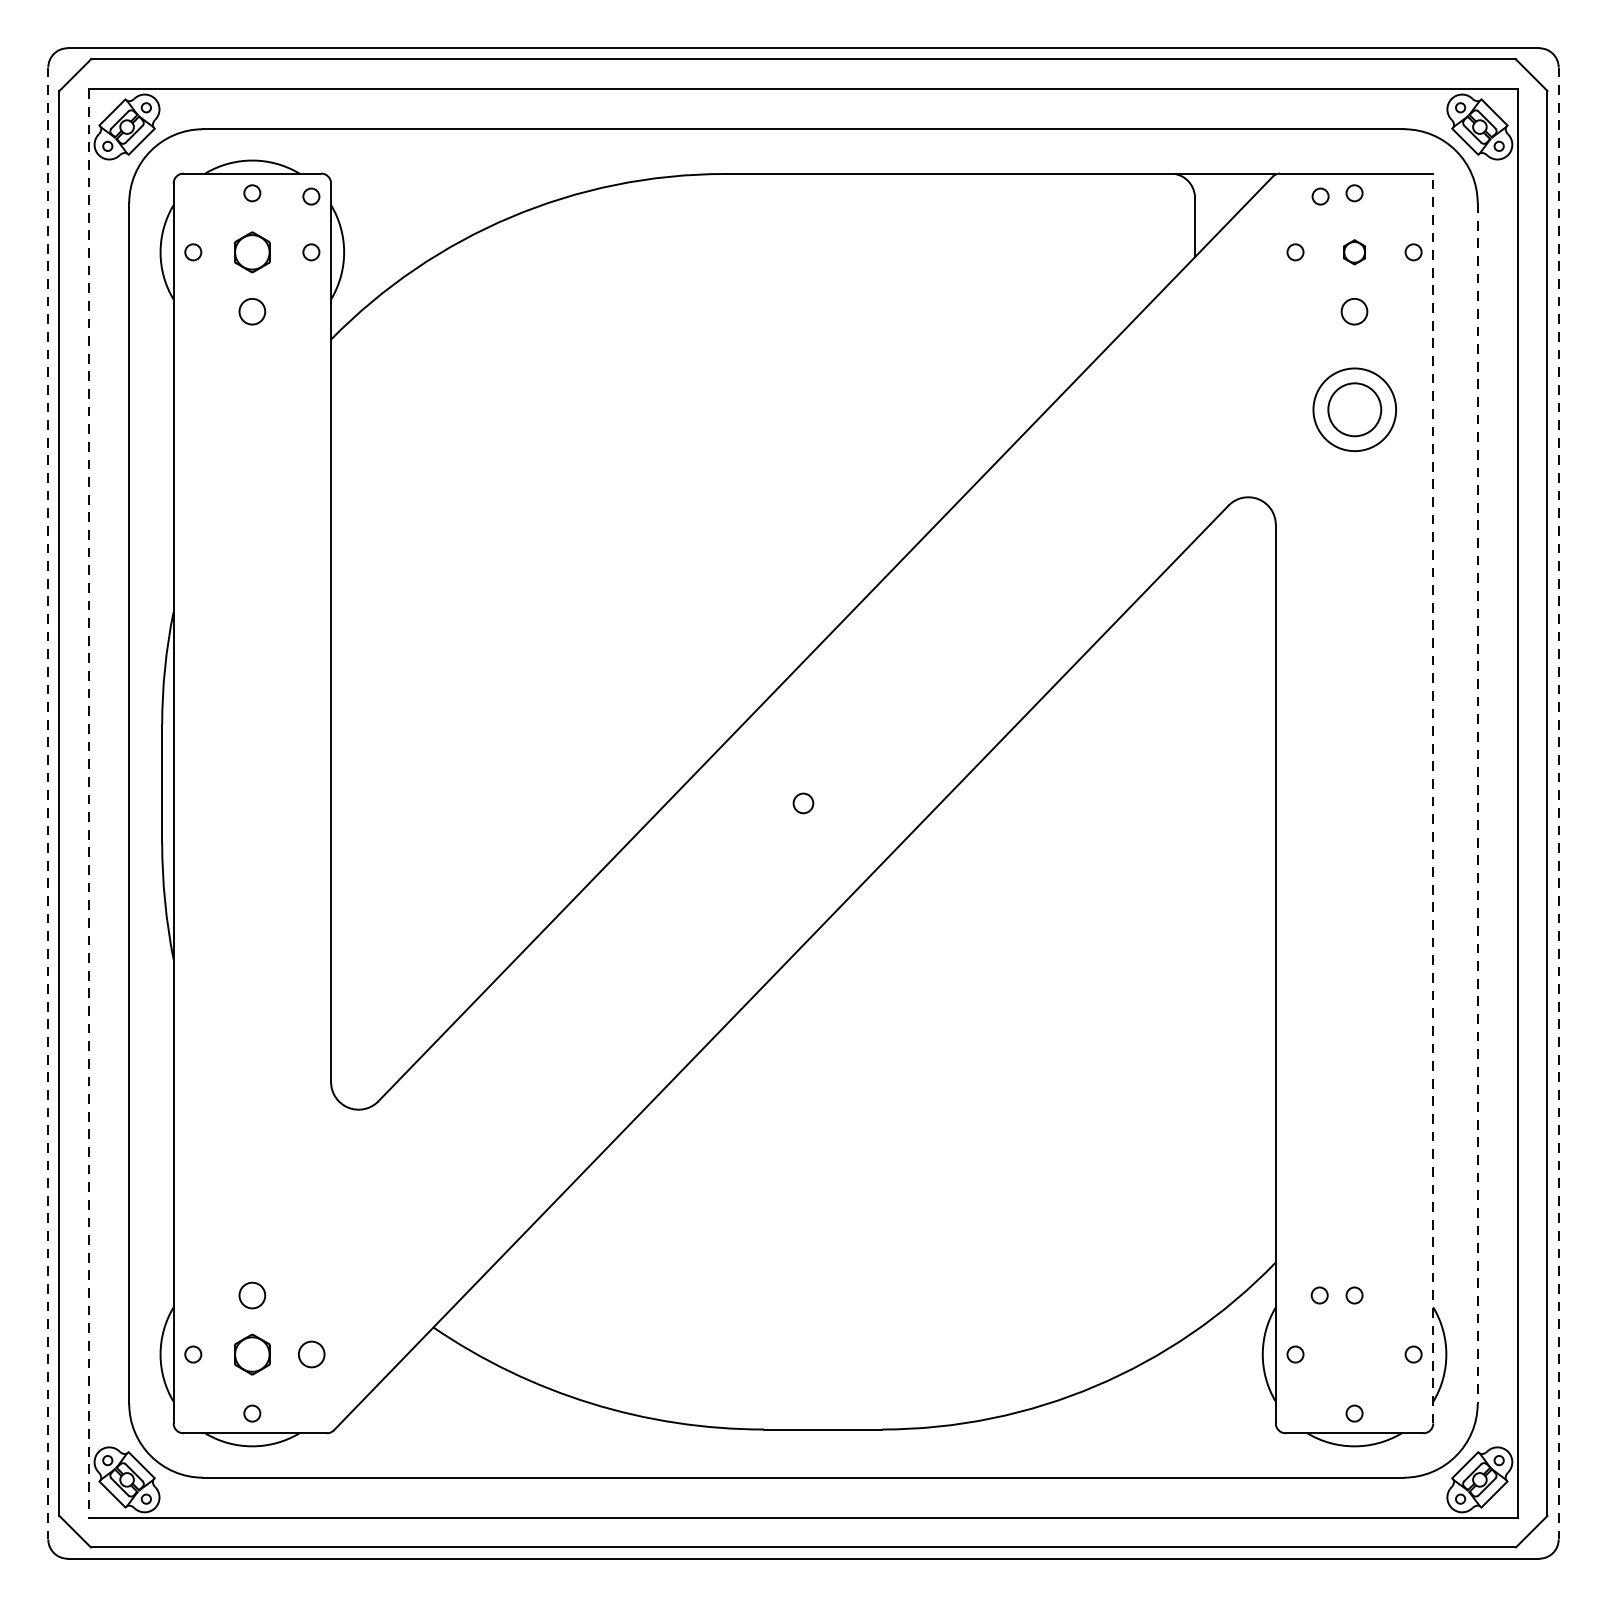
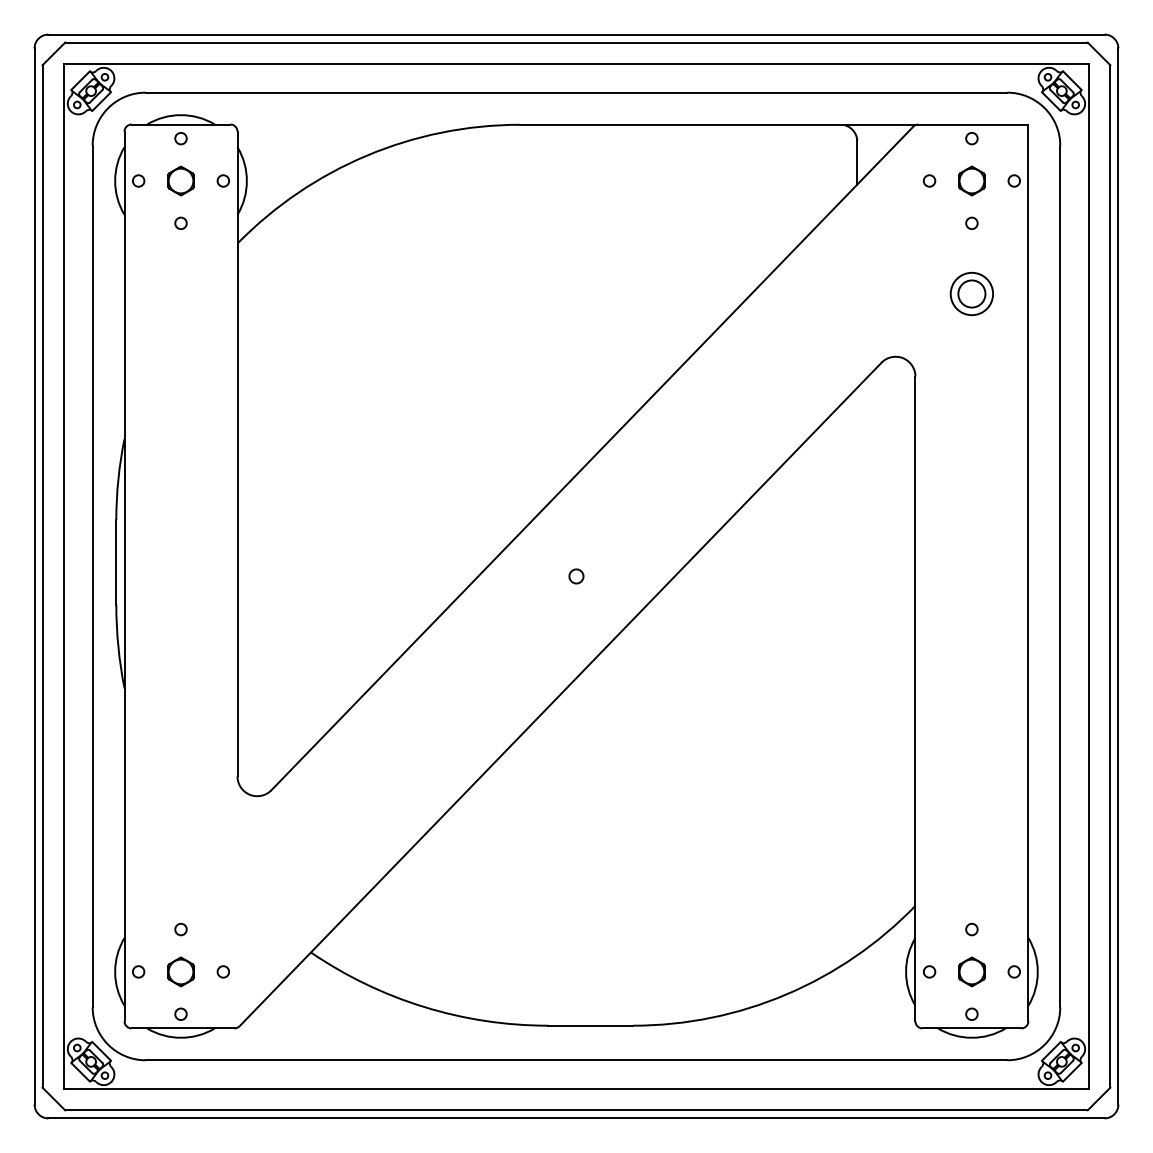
circle: (310, 195) -> (222, 140), removed
circle: (1320, 195) -> (947, 140), removed
part: (1353, 251) -> (971, 180), size x1.67
circle: (251, 310) -> (180, 222), size x0.62
circle: (1353, 310) -> (971, 222), size x0.62
part: (1353, 409) -> (971, 293), size x0.71
line: (1433, 797) -> (1028, 572), dashed -> solid
line: (89, 803) -> (64, 576), dashed -> solid
line: (1478, 803) -> (1060, 576), dashed -> solid
line: (48, 804) -> (34, 577), dashed -> solid
line: (1558, 804) -> (1118, 577), dashed -> solid
circle: (251, 1295) -> (180, 929), size x0.62
circle: (1319, 1295) -> (946, 929), removed
circle: (310, 1353) -> (222, 971), size x0.62
part: (1353, 1353) -> (971, 971), added

